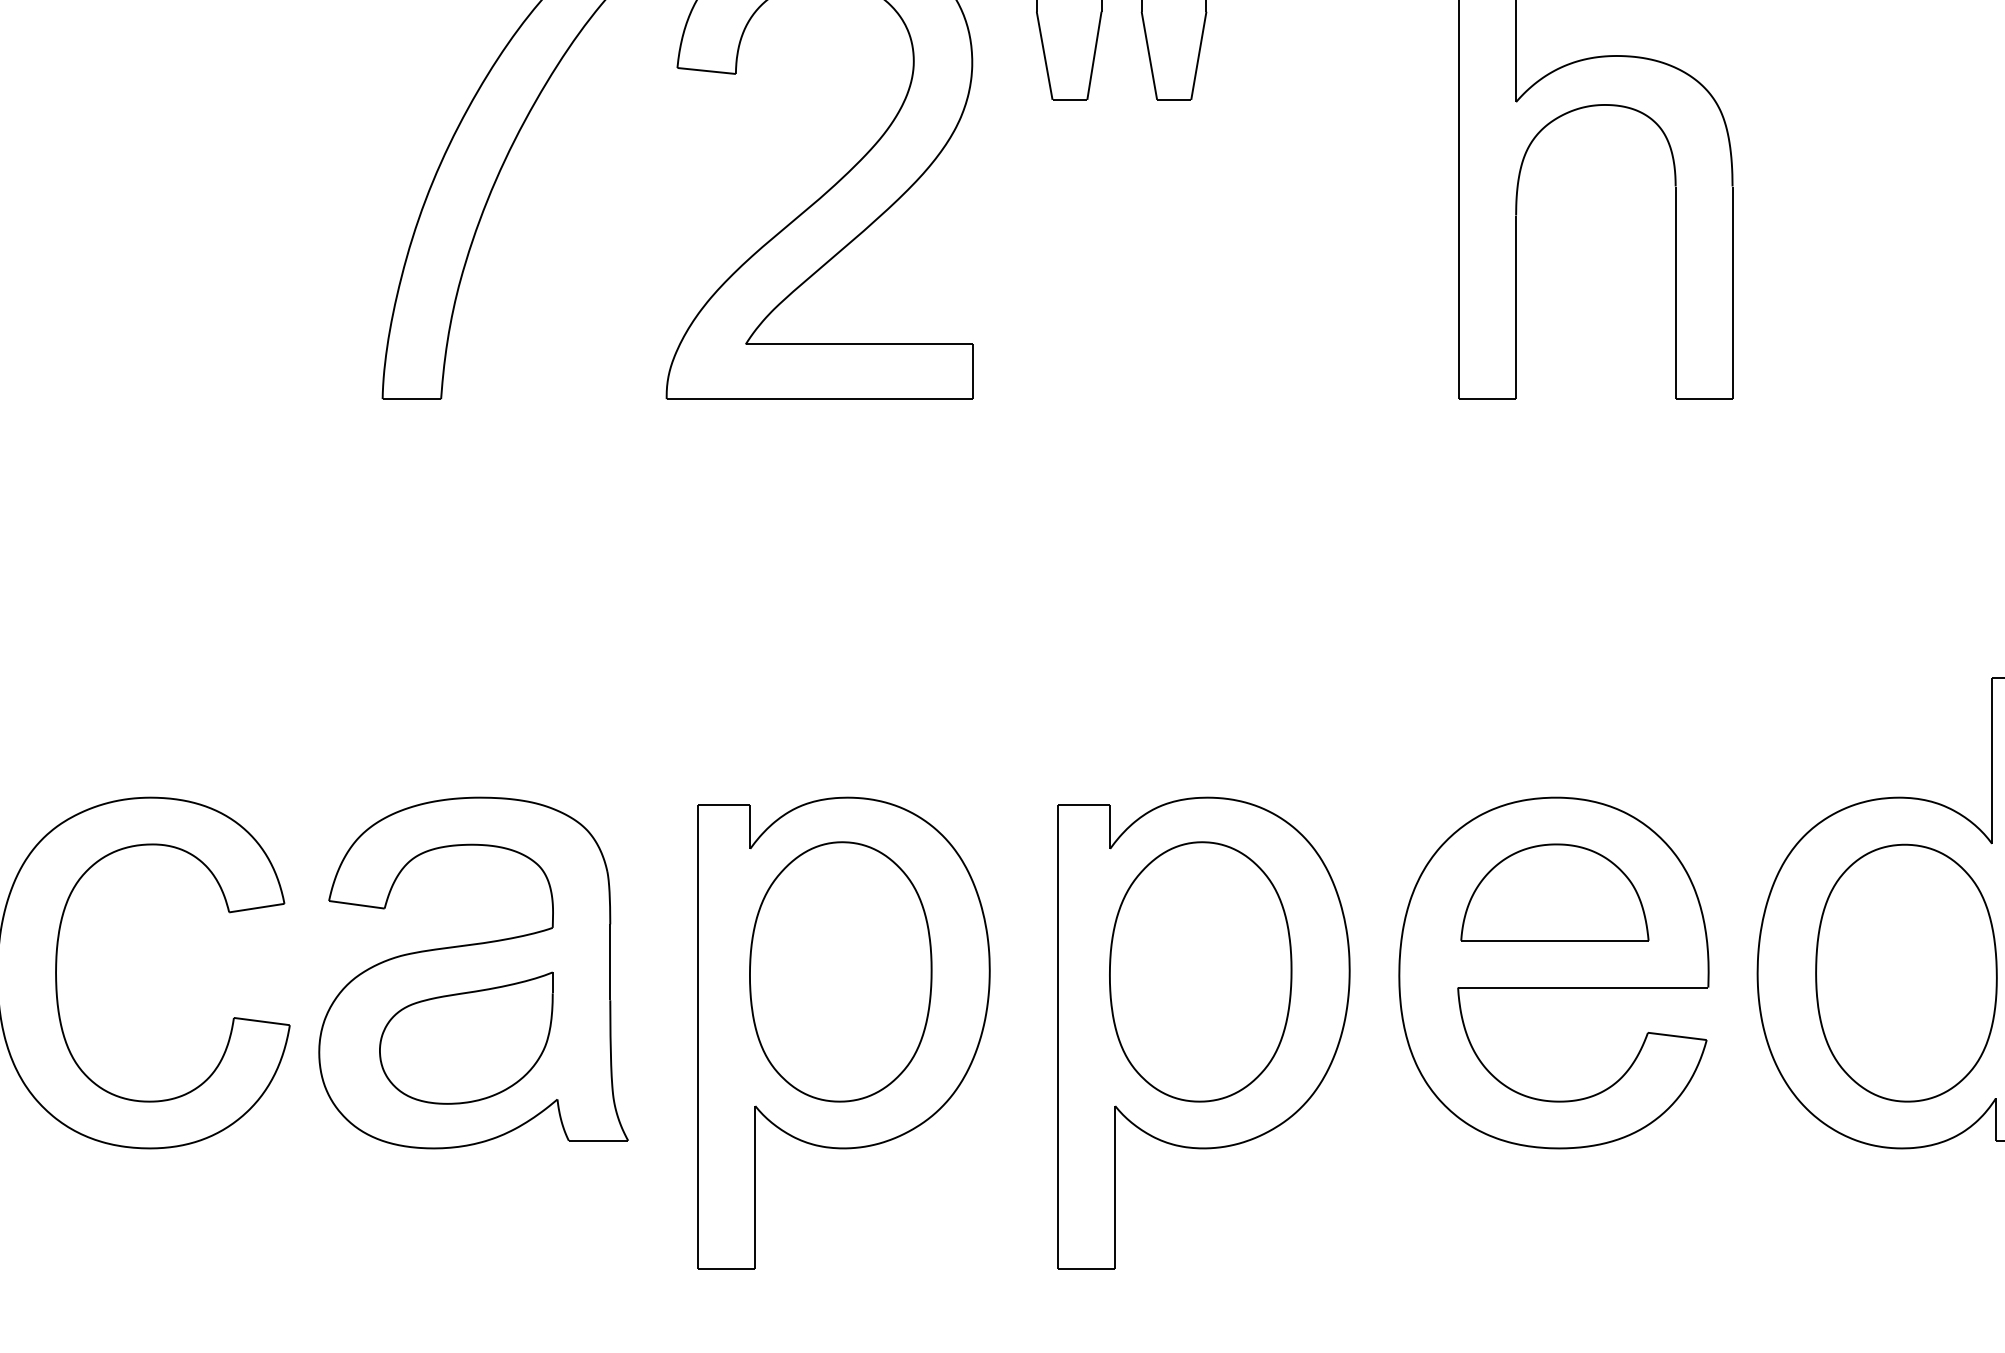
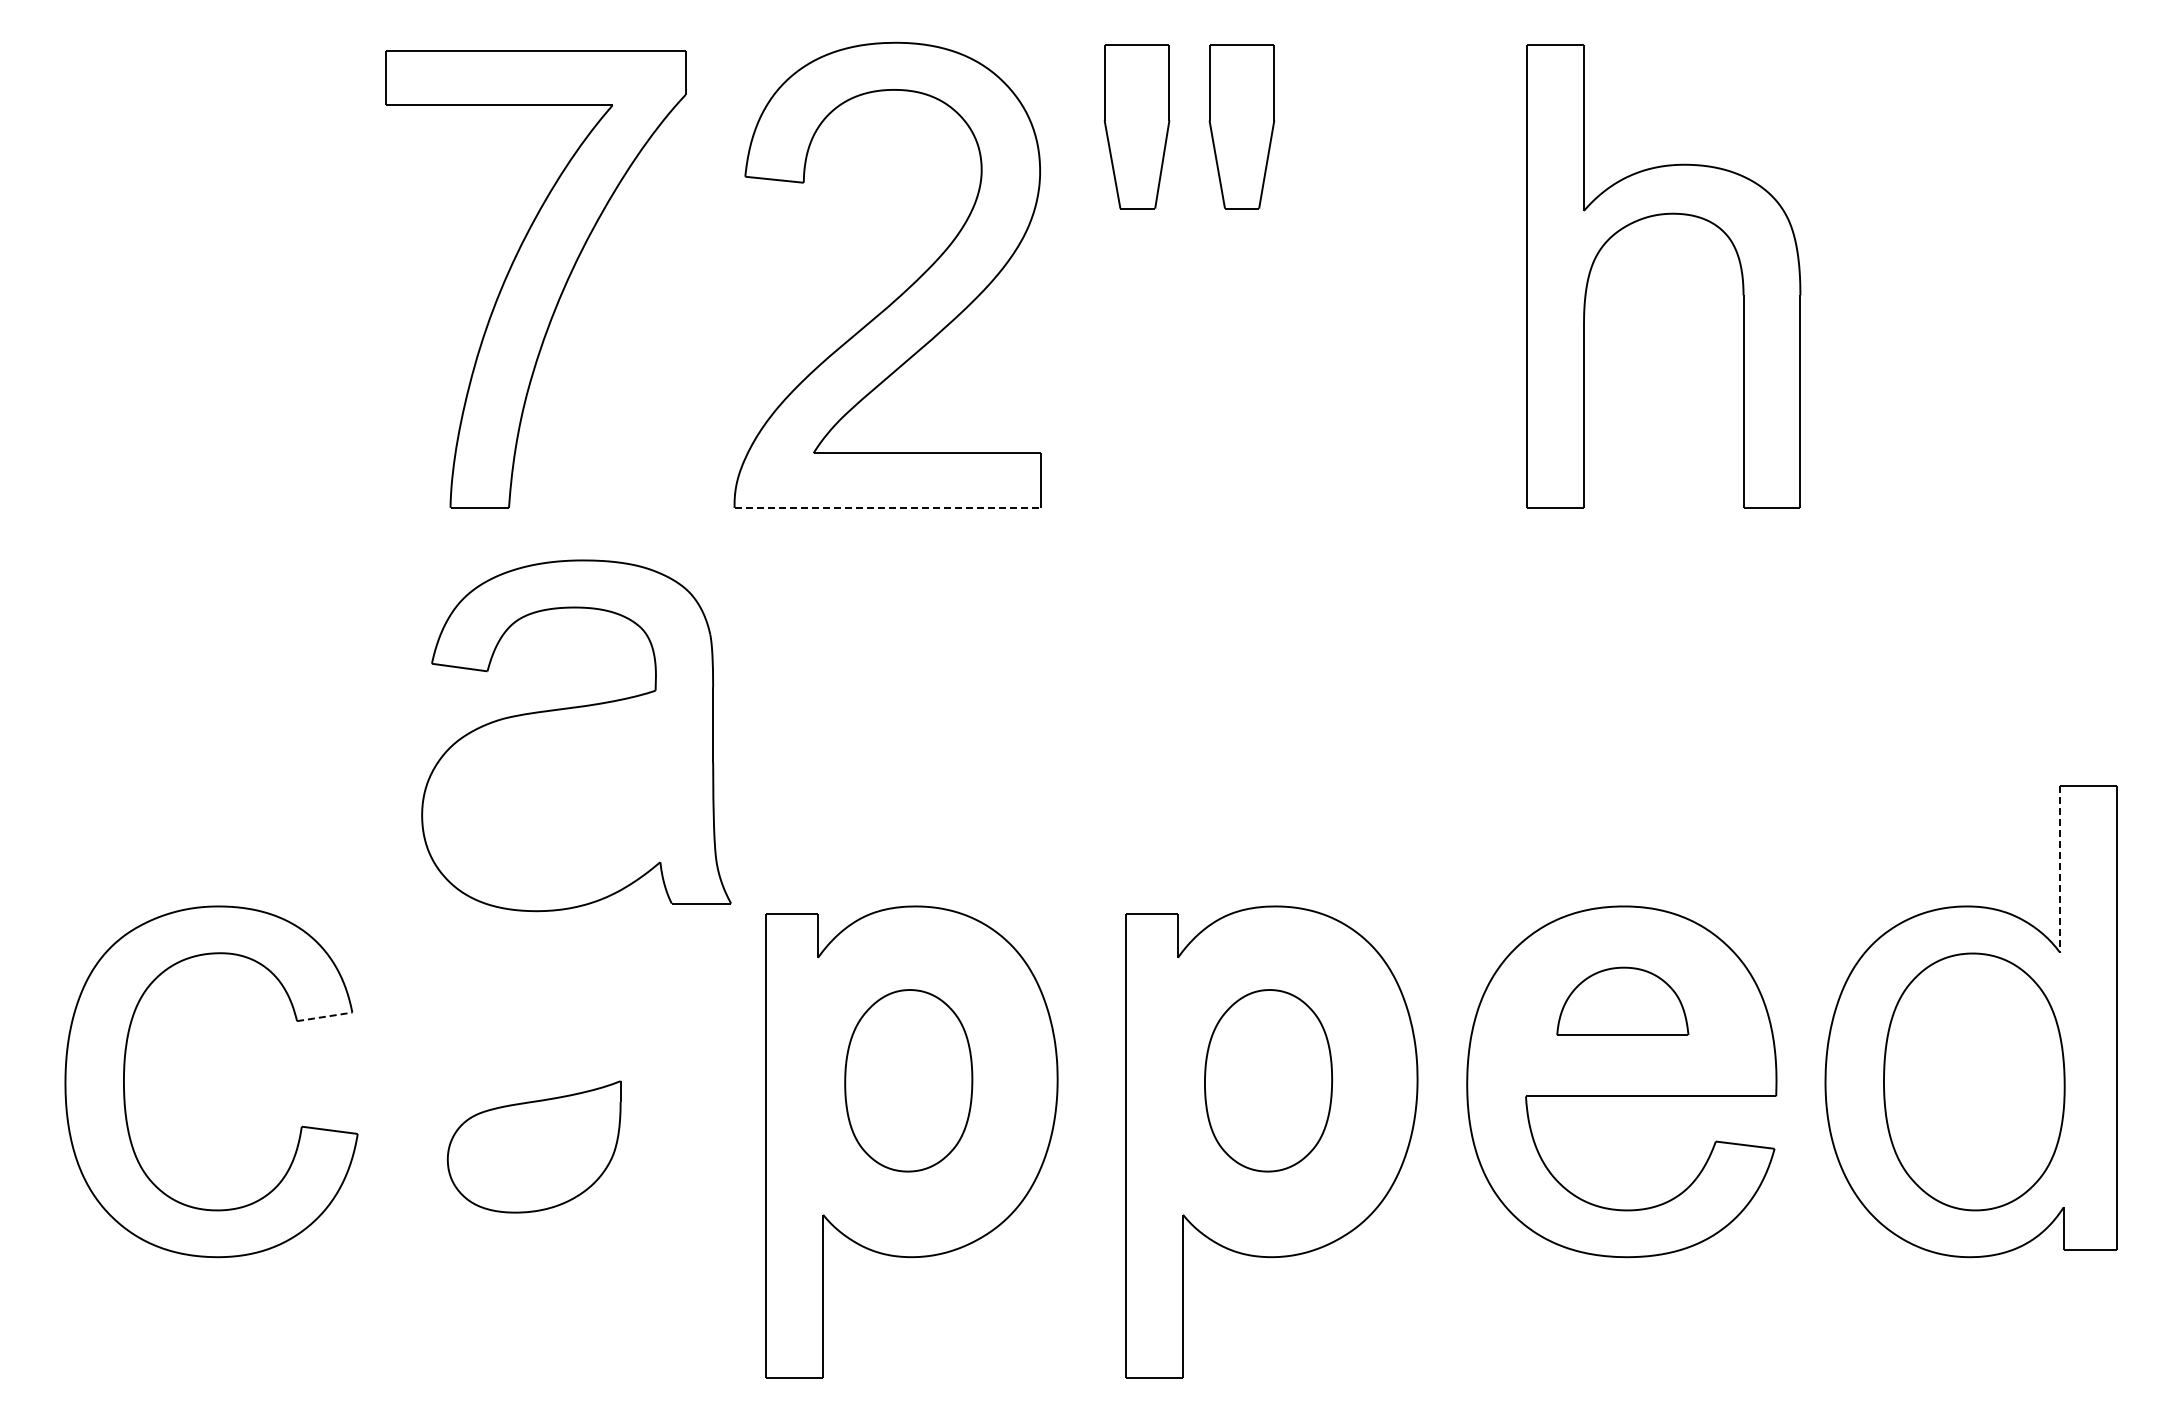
line: (820, 398) -> (888, 507), solid -> dashed
line: (1991, 760) -> (2059, 869), solid -> dashed
part: (1554, 892) -> (1622, 1001), size x0.7
line: (256, 907) -> (324, 1016), solid -> dashed
part: (840, 971) -> (908, 1080), size x0.7
part: (1200, 971) -> (1268, 1080), size x0.7
part: (473, 972) -> (576, 735), moved

